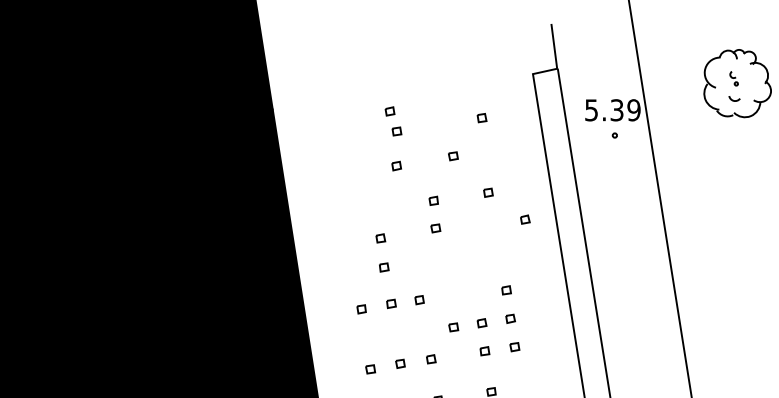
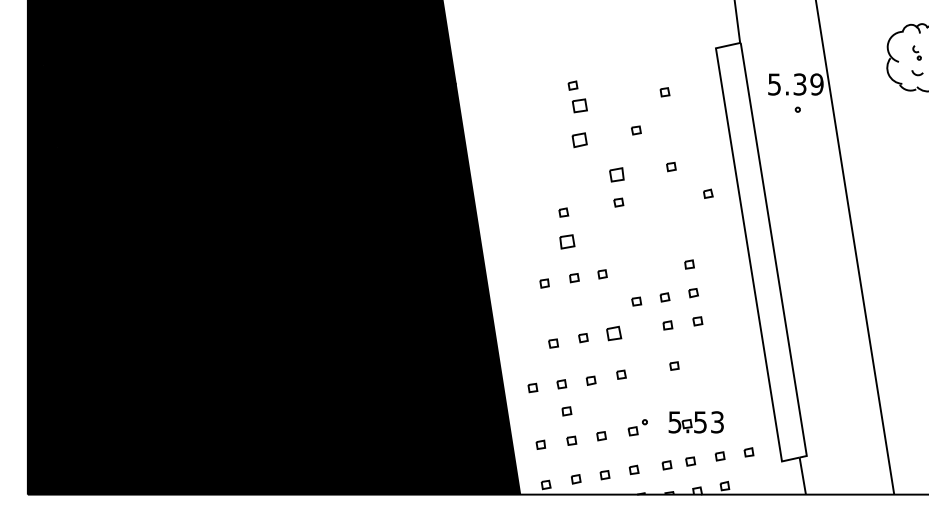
part: (396, 131) -> (579, 105), size x1.6
part: (396, 166) -> (579, 140), size x1.6
part: (433, 201) -> (616, 175), size x1.6
part: (383, 267) -> (566, 241), size x1.6
part: (431, 359) -> (614, 333), size x1.6

